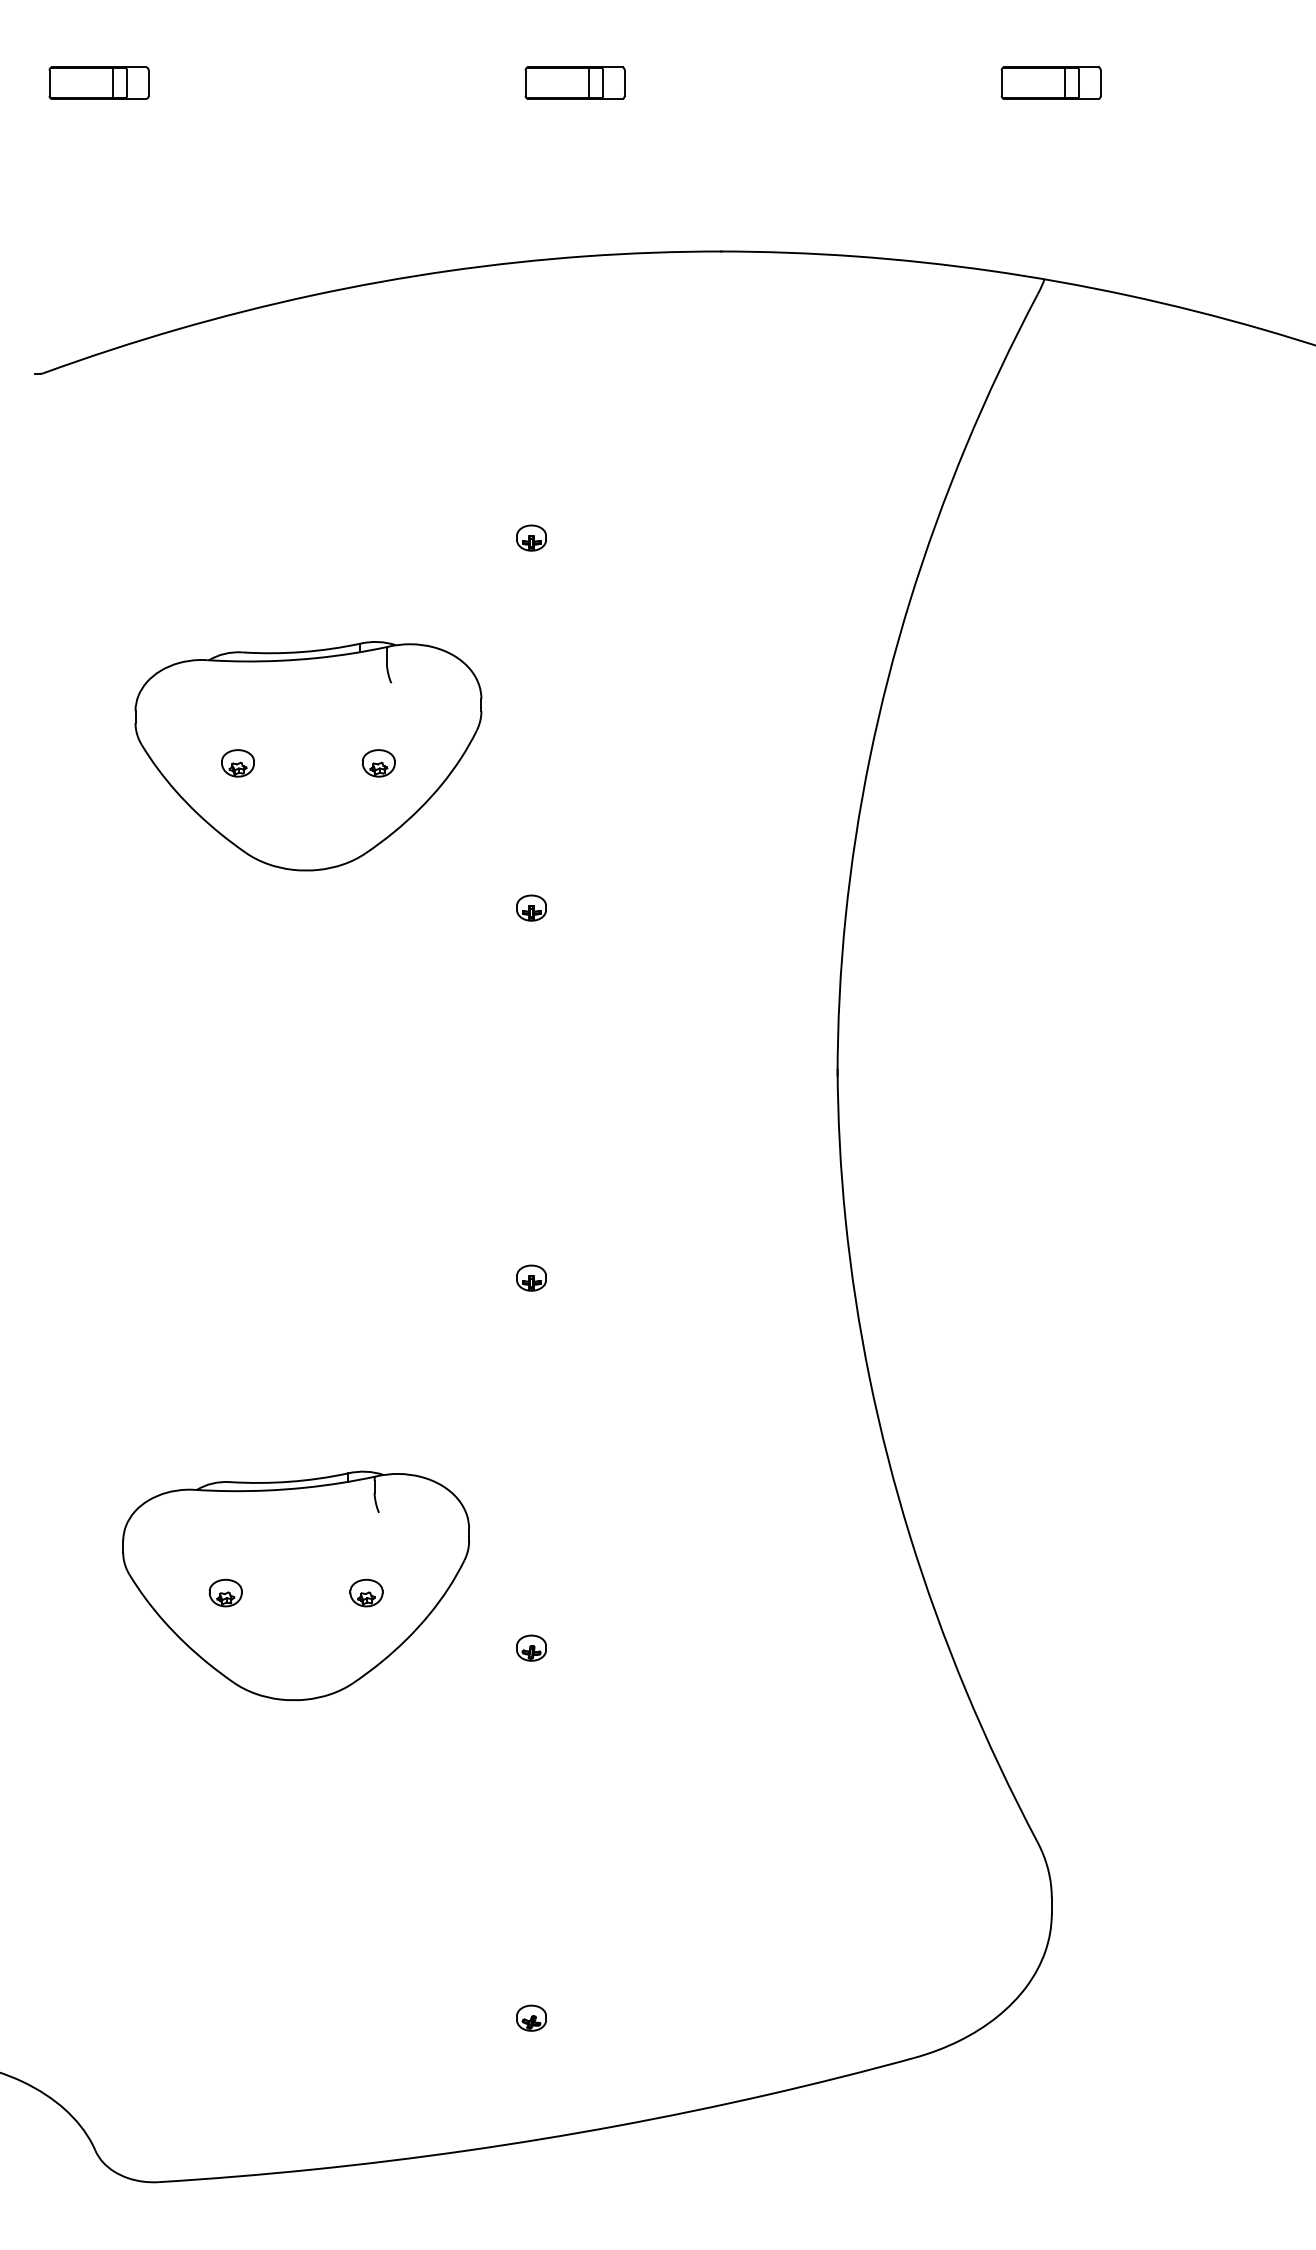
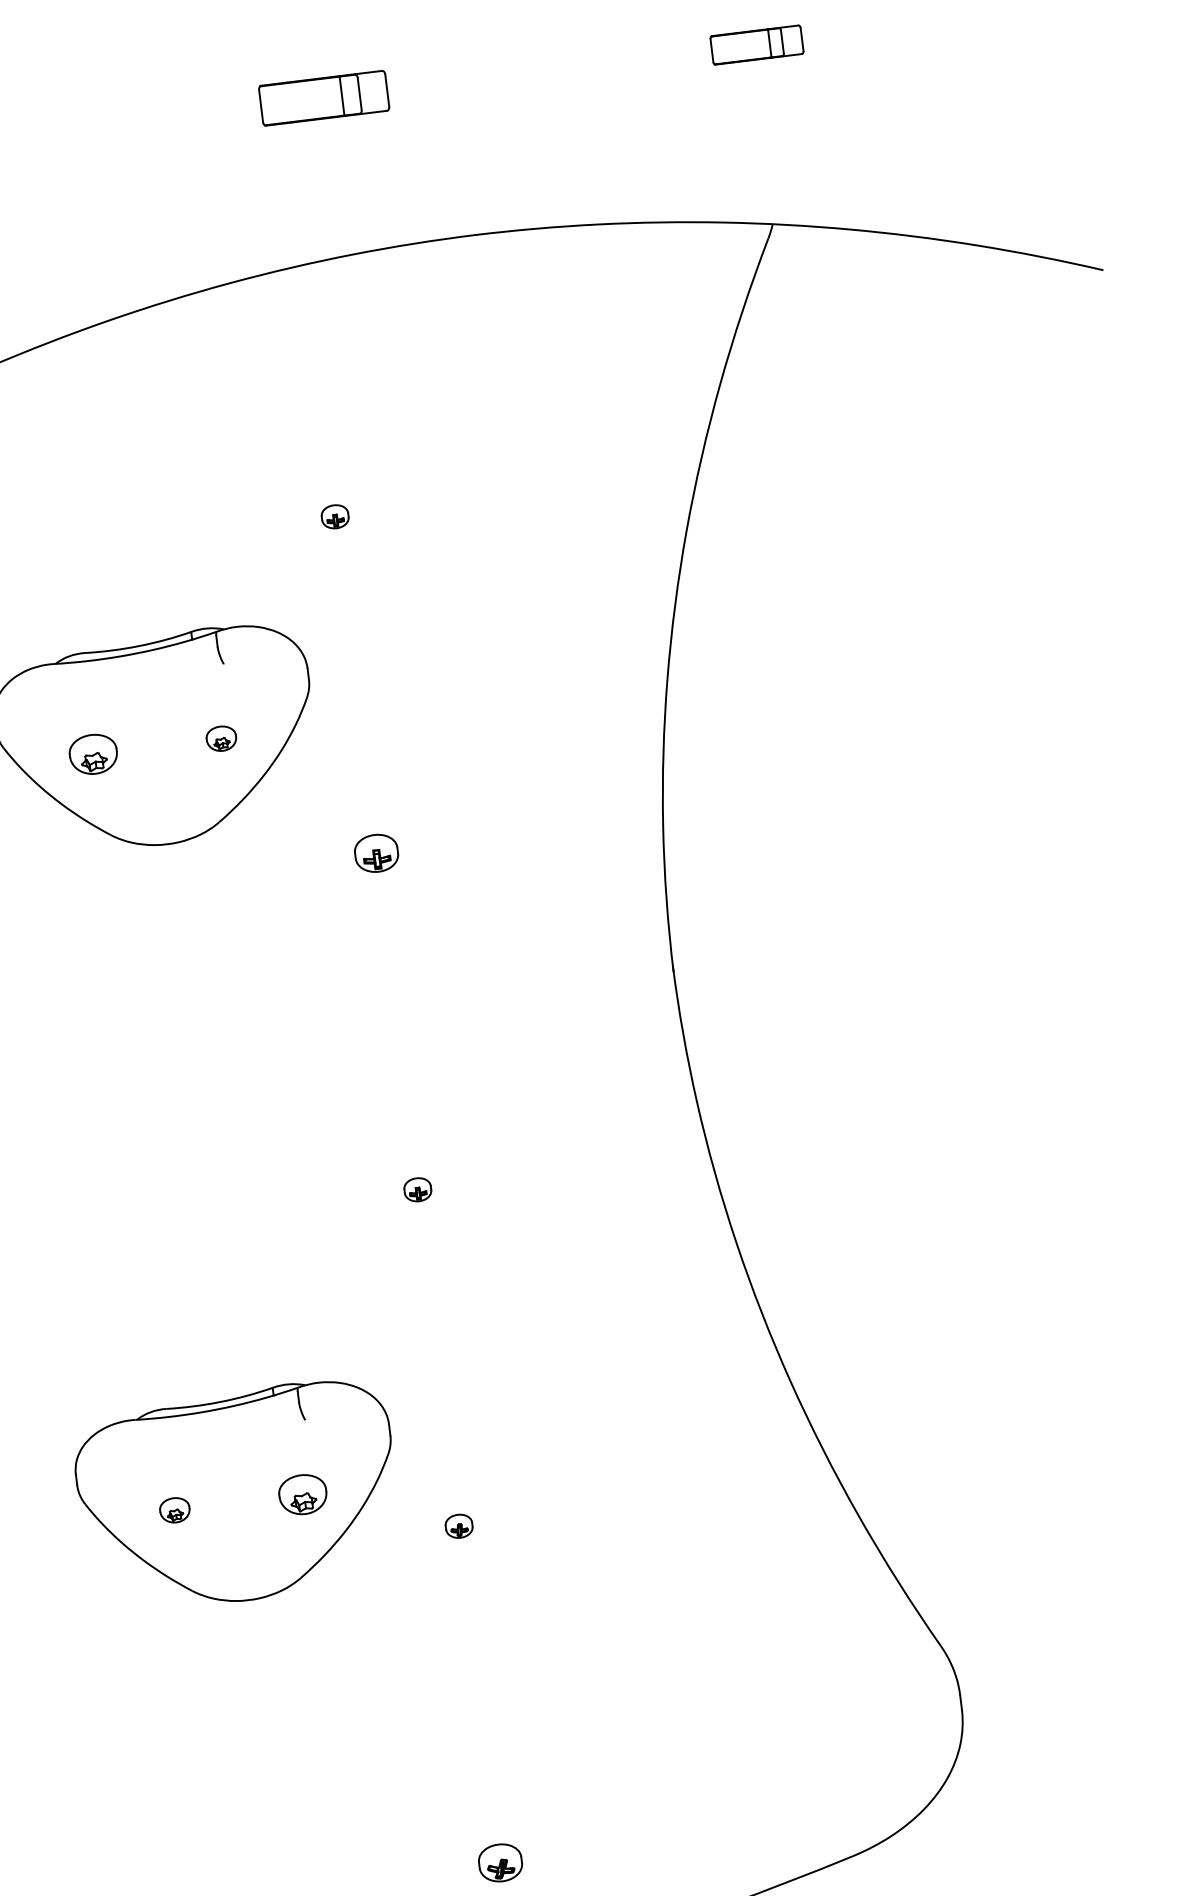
part: (574, 82) -> (323, 97), size x1.4
part: (237, 763) -> (92, 754), size x1.6
part: (531, 907) -> (376, 852), size x1.6
part: (366, 1592) -> (302, 1494), size x1.6
part: (531, 2017) -> (500, 1862), size x1.6

